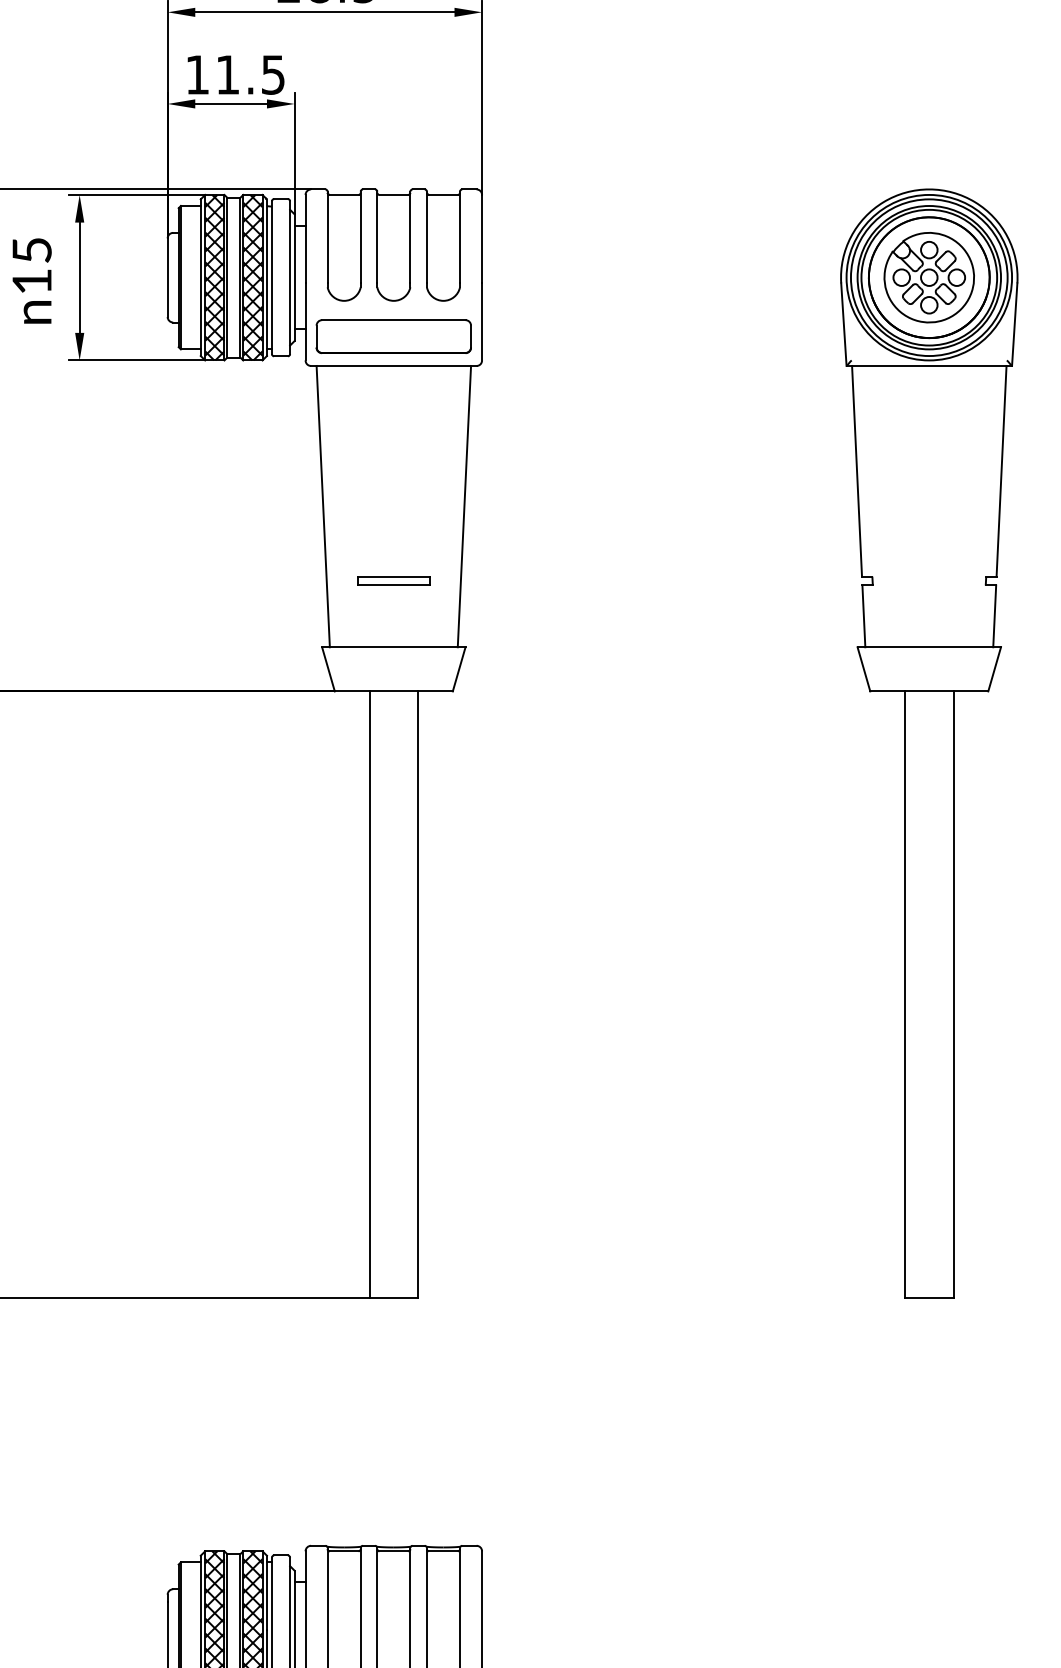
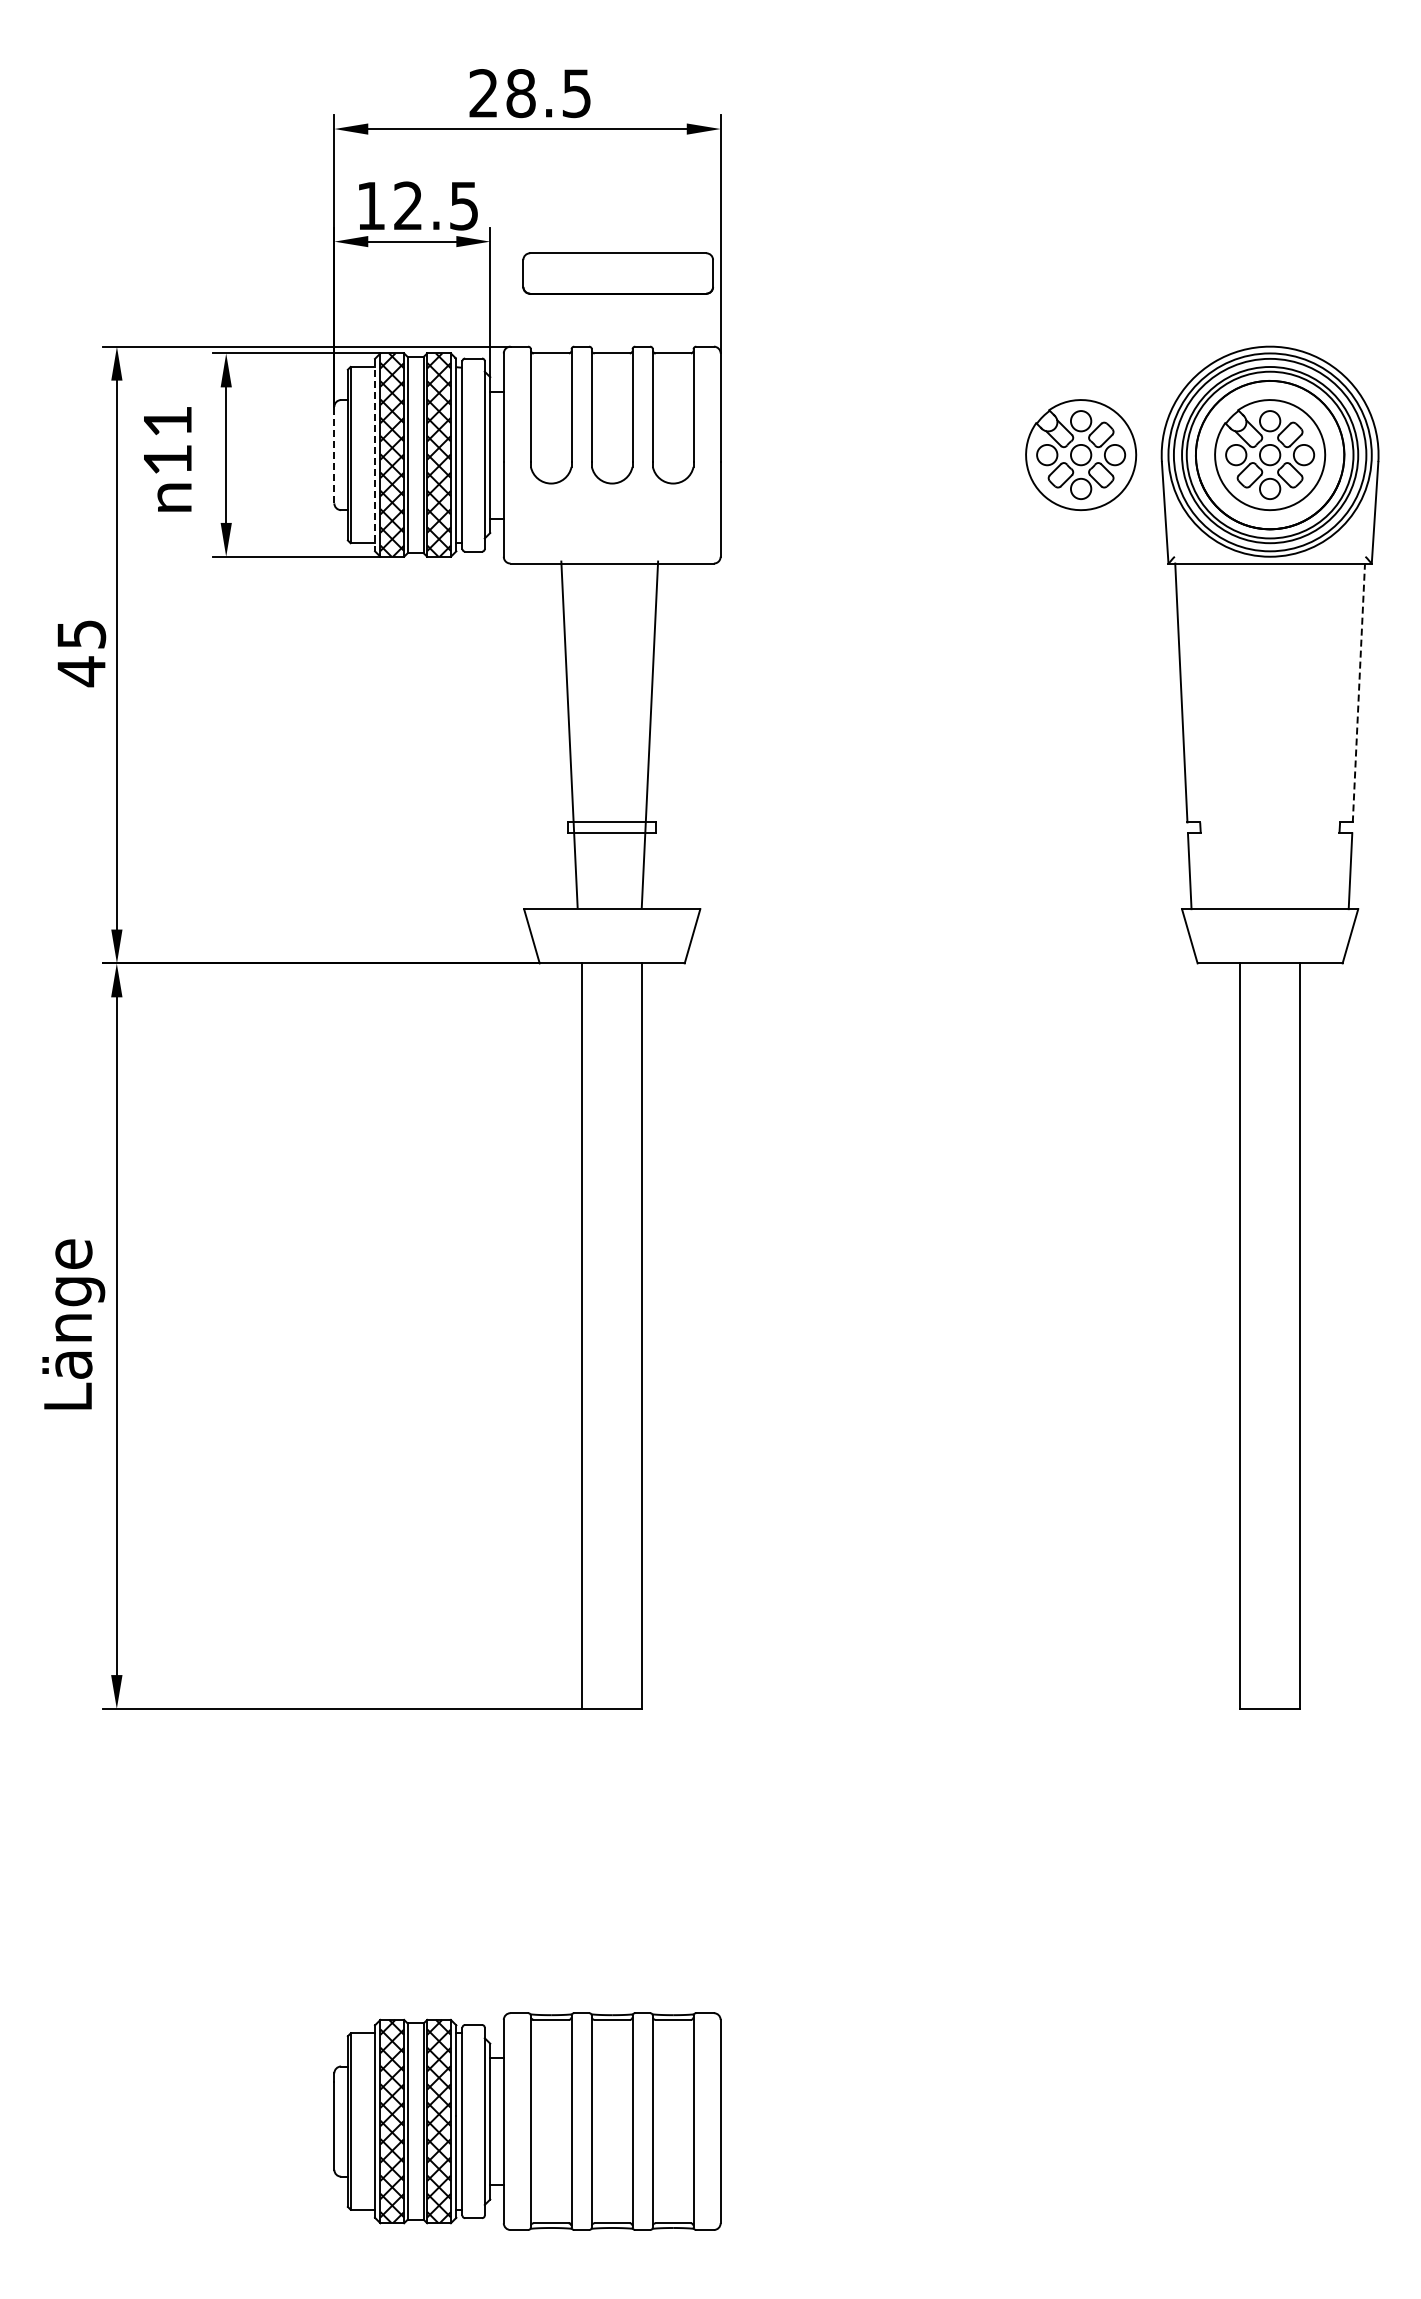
text: (227, 74) -> (407, 205), 11.5 -> 12.5
text: (31, 250) -> (167, 421), 15 -> 11
line: (167, 277) -> (334, 454), solid -> dashed
part: (775, 277) -> (1081, 454), added
line: (201, 278) -> (375, 455), solid -> dashed
part: (393, 336) -> (617, 273), moved
line: (1001, 470) -> (1358, 692), solid -> dashed
line: (323, 506) -> (569, 734), moved
line: (464, 506) -> (649, 734), moved

